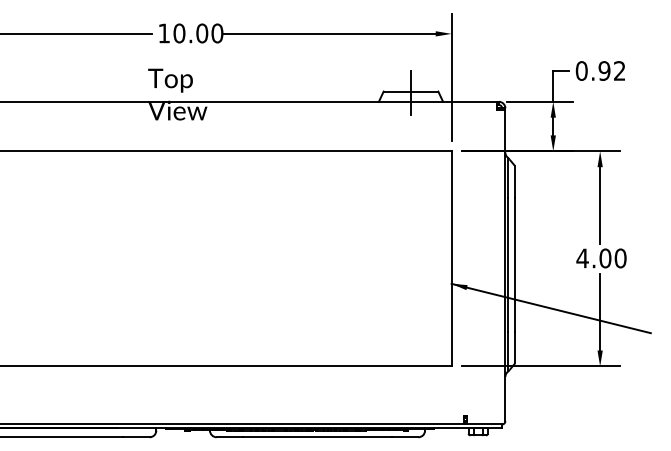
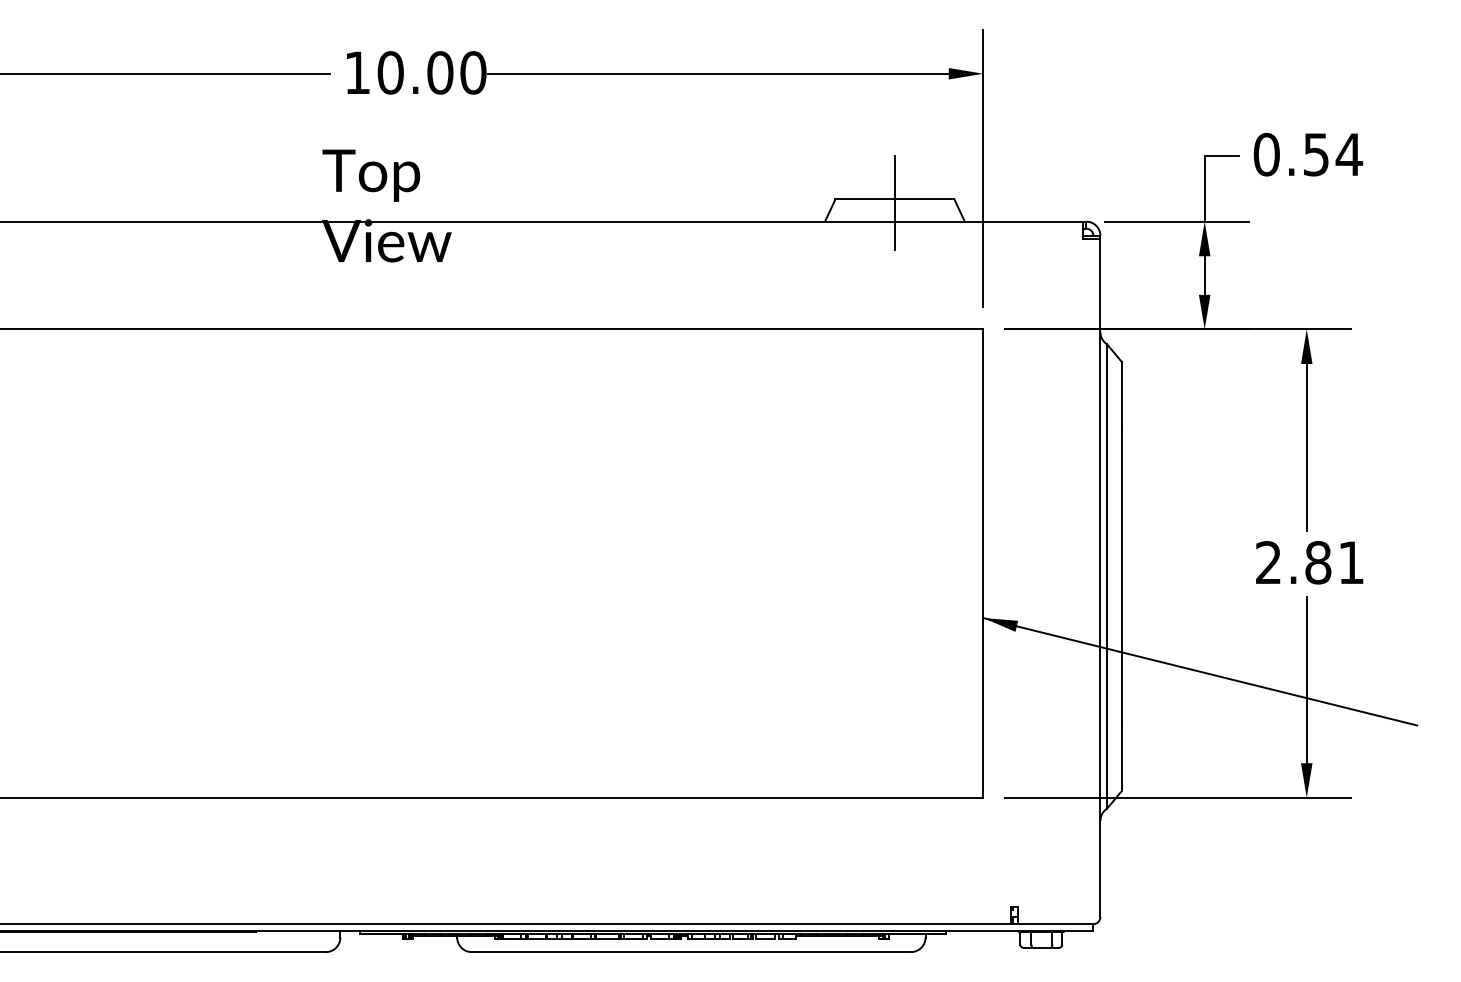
text: (611, 70) -> (1331, 153), 0.92 -> 0.54
text: (601, 258) -> (1309, 562), 4.00 -> 2.81

